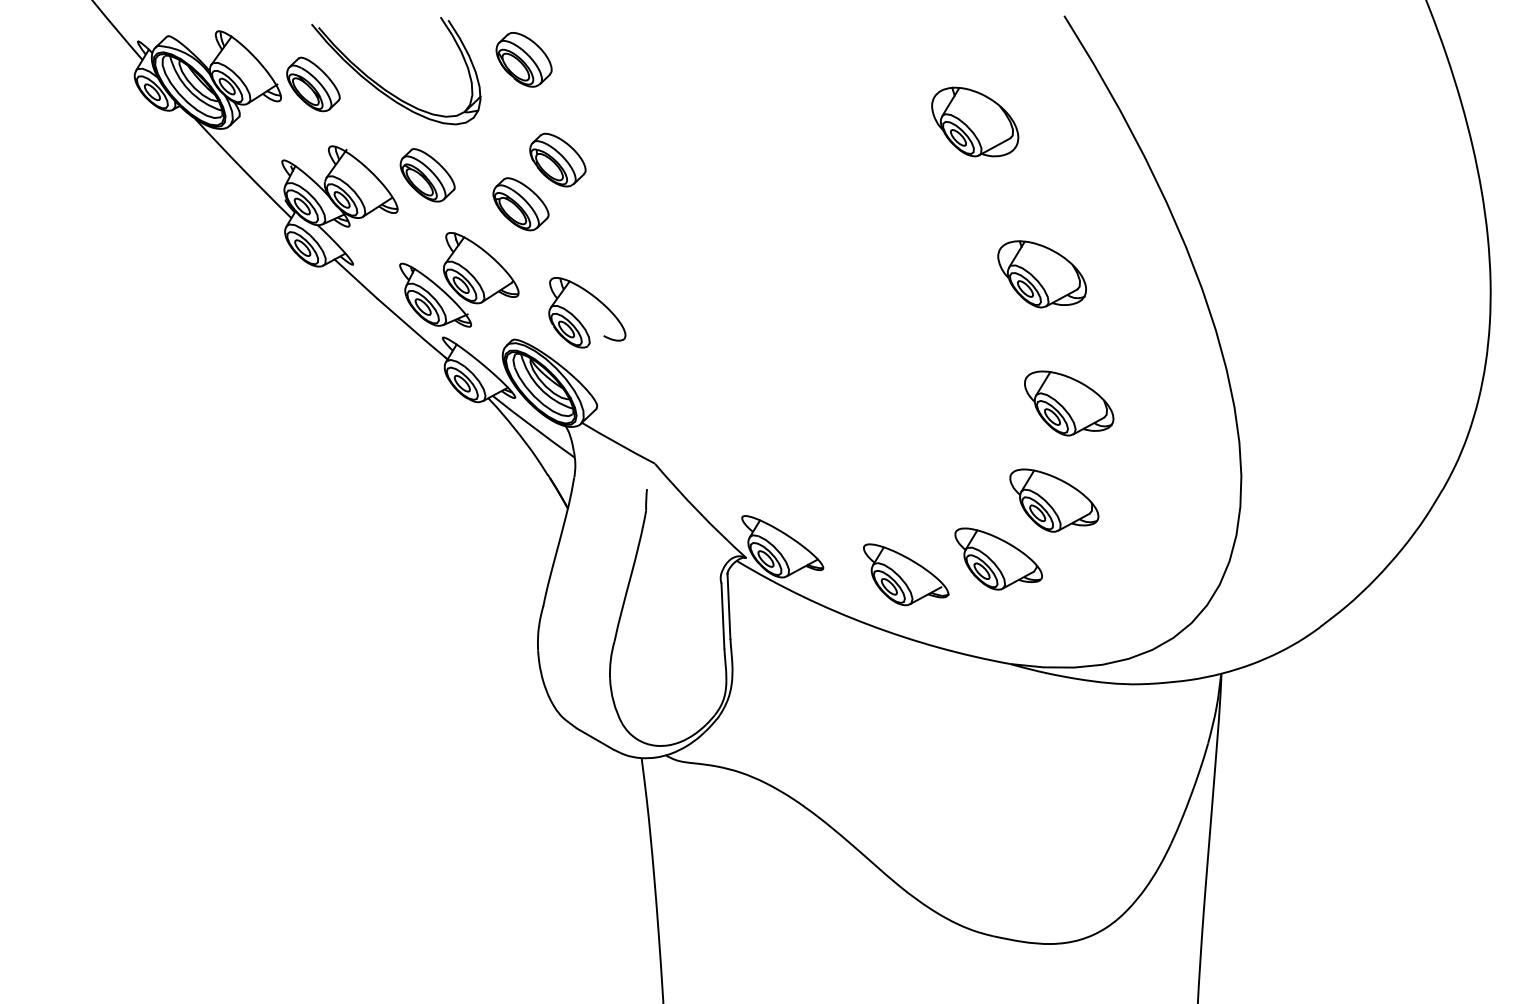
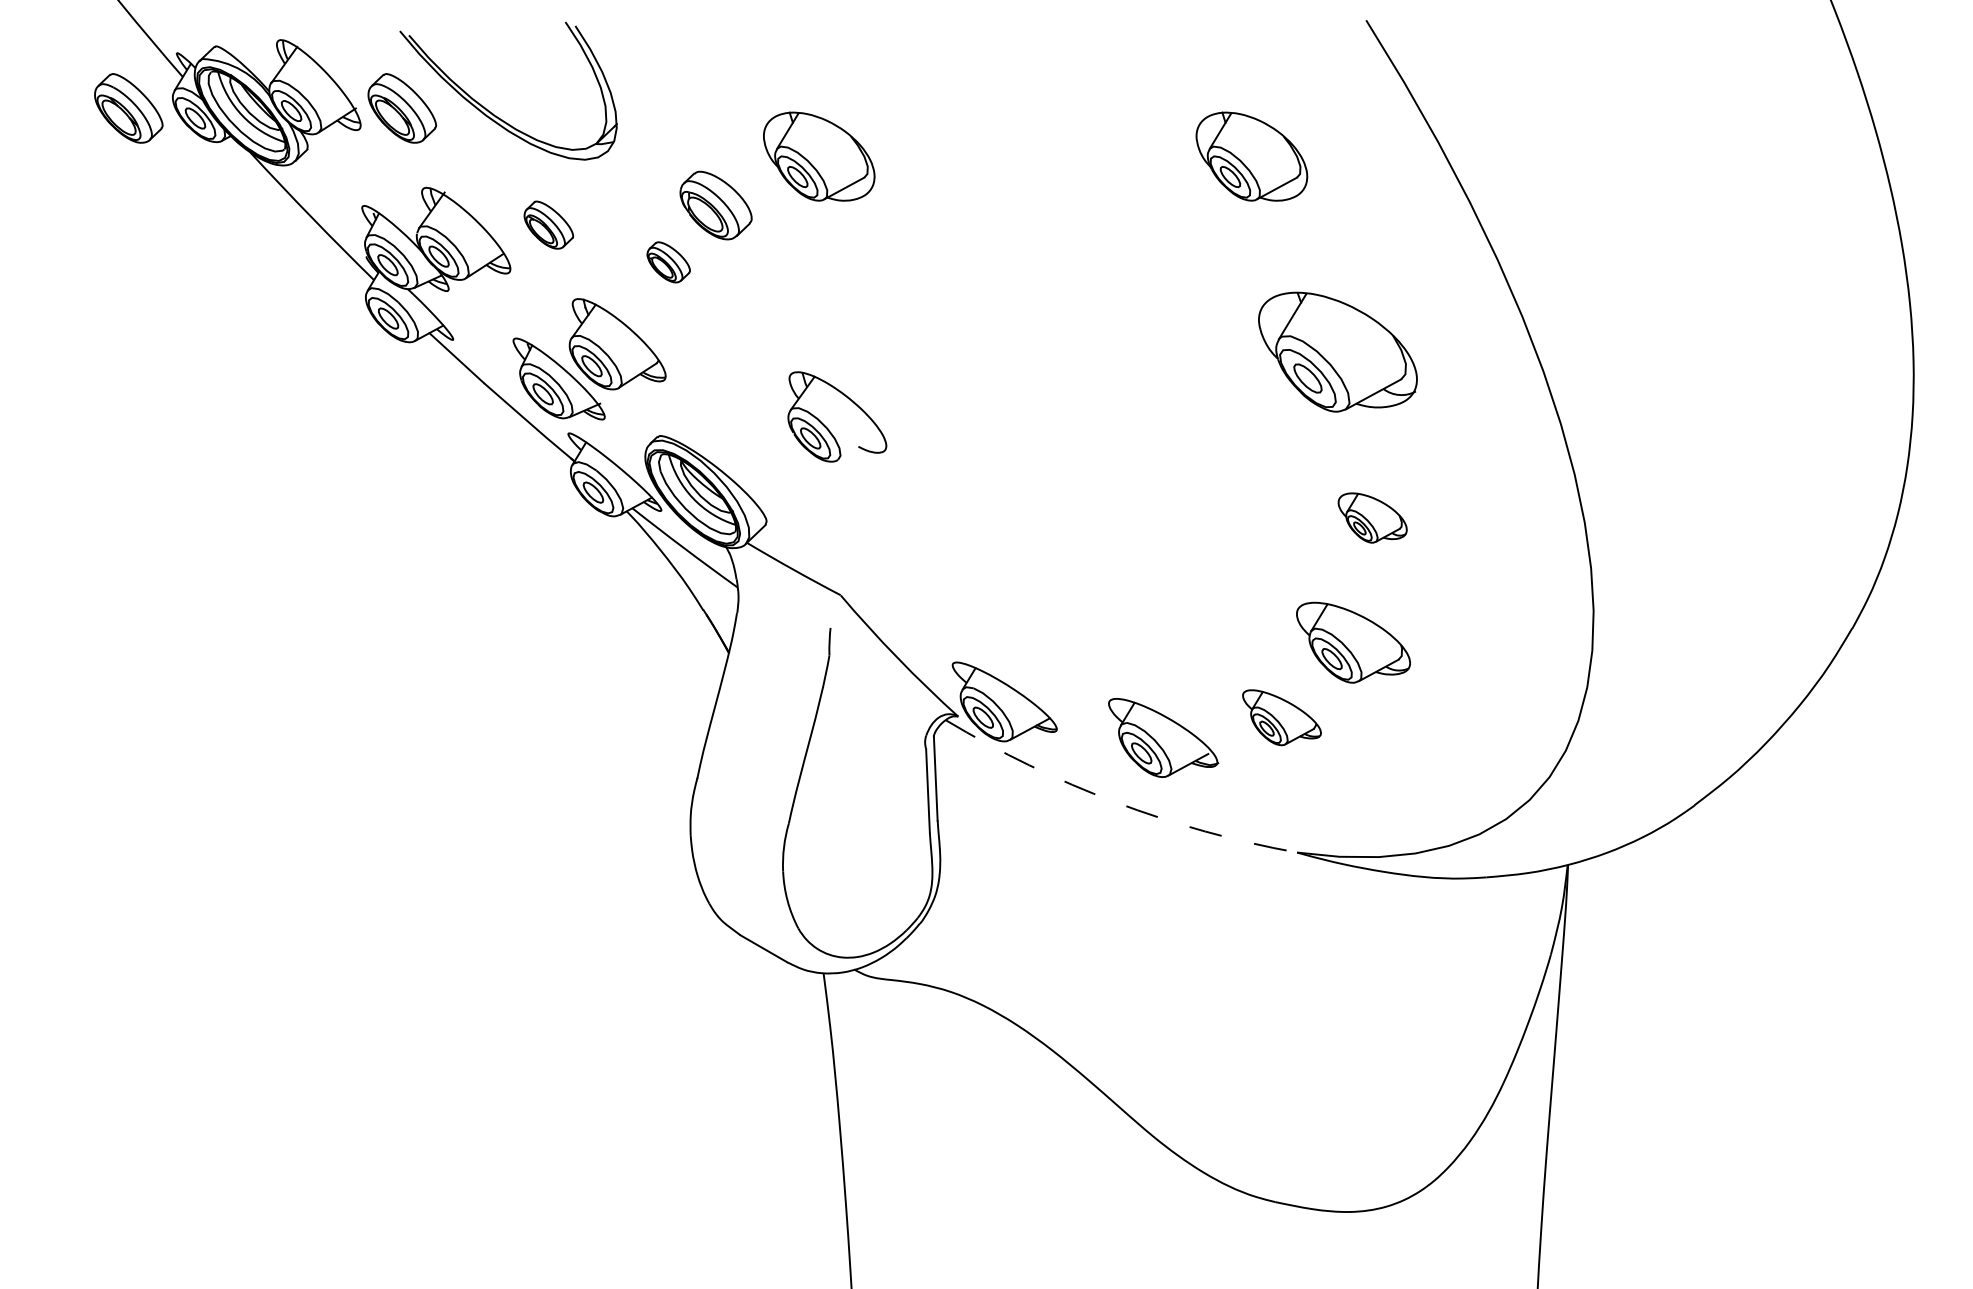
part: (523, 59) -> (671, 76), removed
part: (100, 84) -> (128, 108), added
part: (638, 121) -> (819, 155), added
part: (427, 175) -> (548, 225), size x0.7
part: (520, 204) -> (668, 262), size x0.6
part: (1041, 274) -> (1337, 352), size x1.4
part: (579, 320) -> (827, 426), moved
part: (1069, 403) -> (1372, 518), size x0.6
part: (998, 558) -> (1281, 717), size x0.7
arc: (869, 624) -> (1116, 801), solid -> dashed

